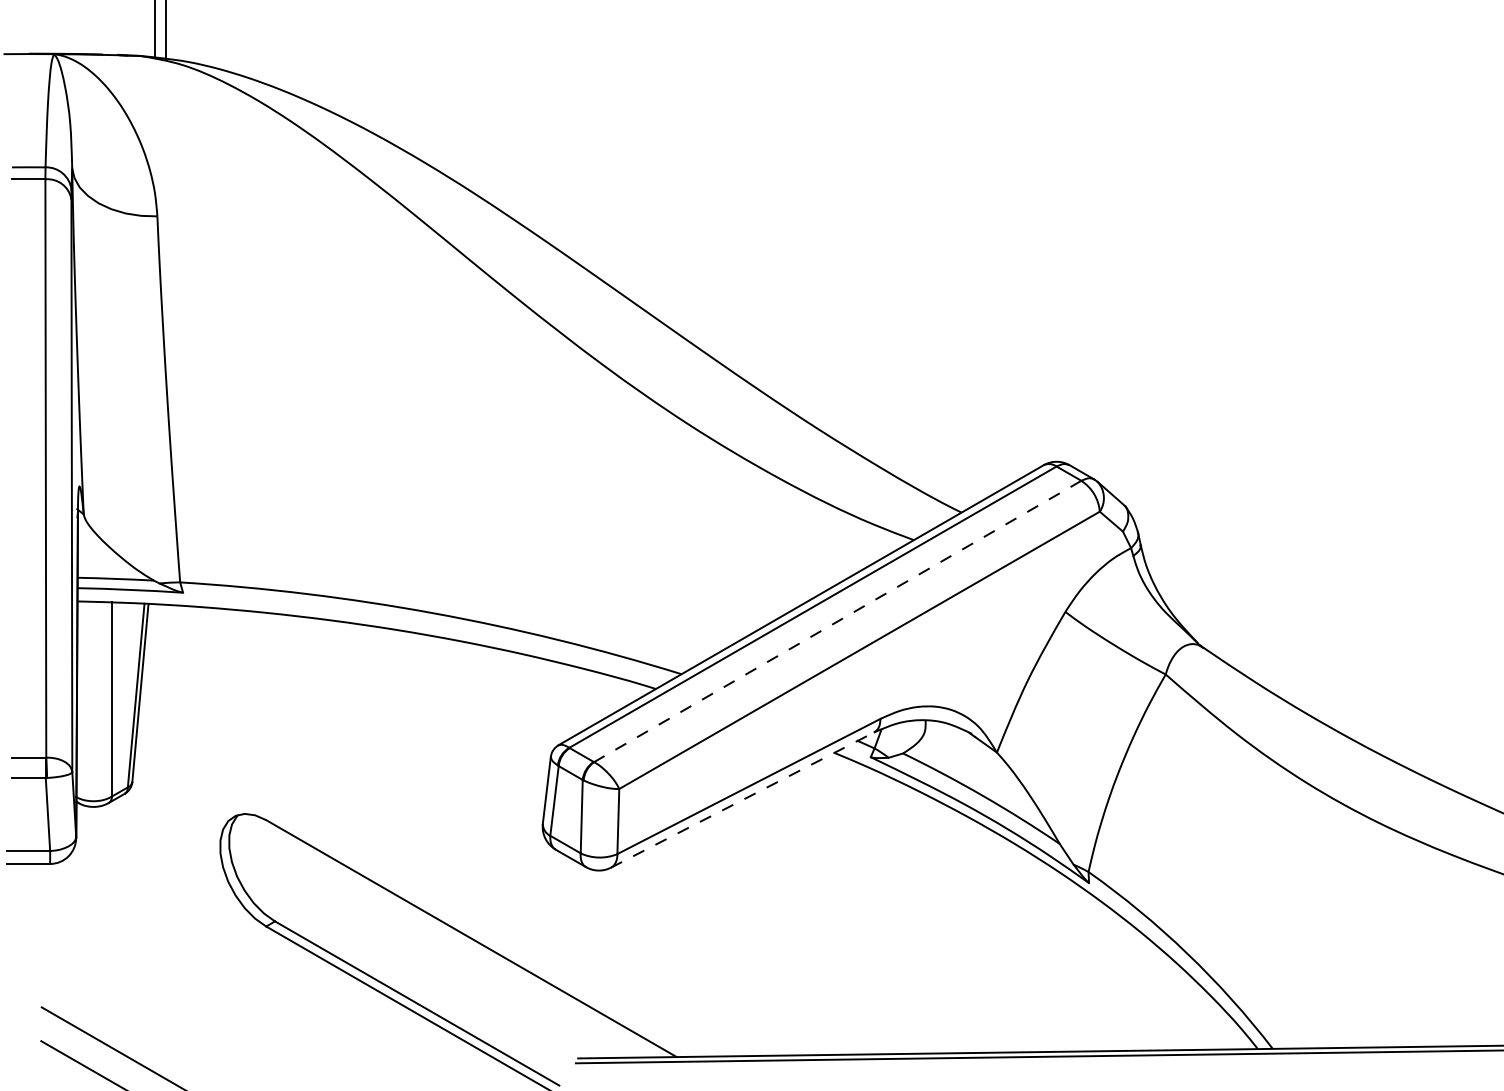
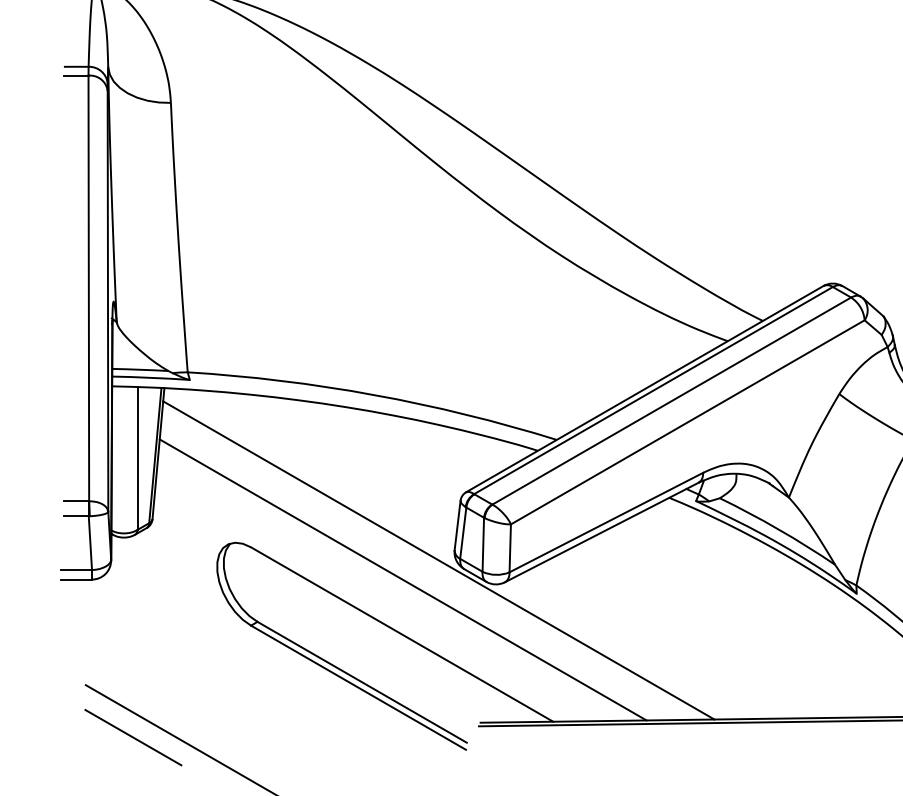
line: (837, 621) -> (671, 401), dashed -> solid
line: (742, 800) -> (601, 532), dashed -> solid
line: (520, 837) -> (438, 560), added
line: (472, 864) -> (402, 579), added

